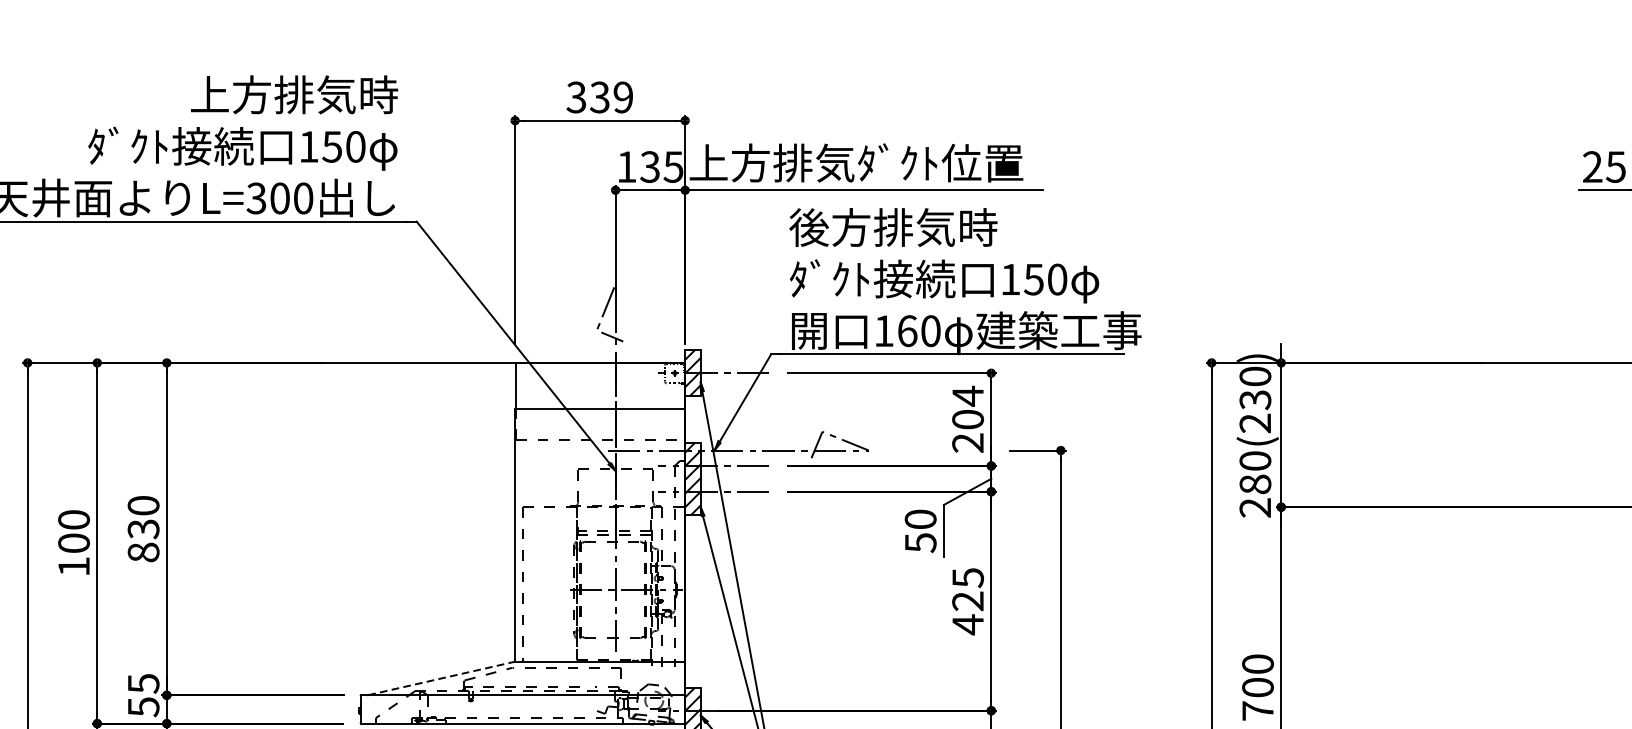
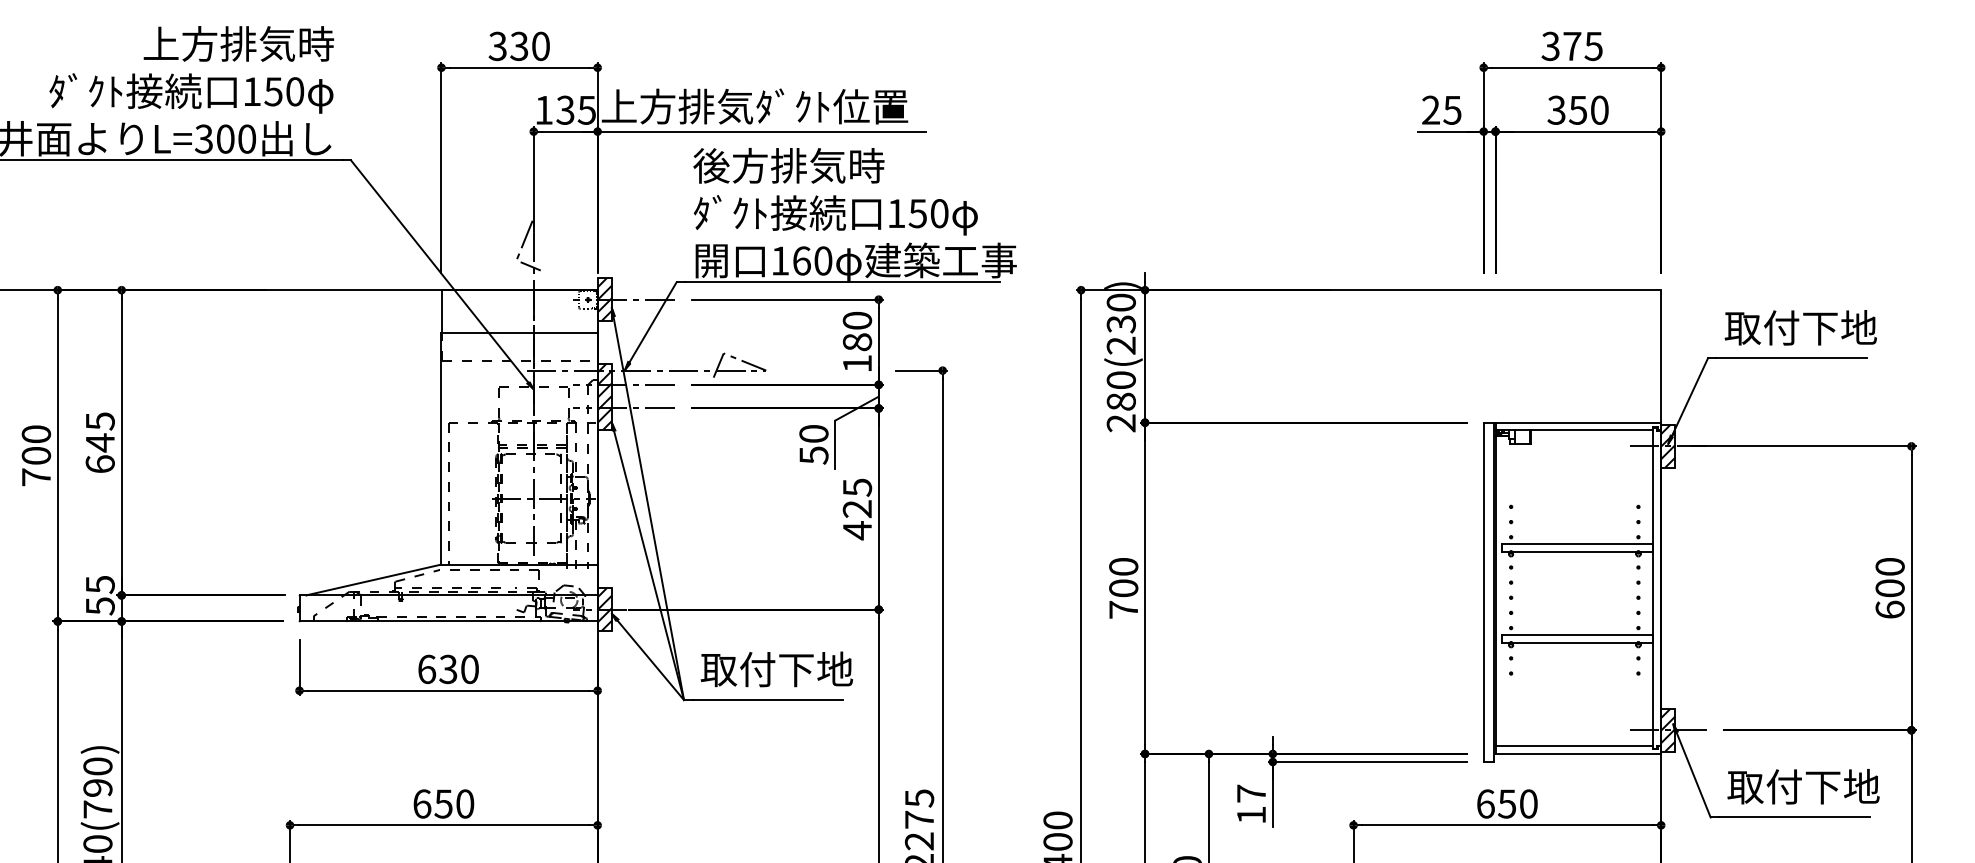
text: (622, 97) -> (540, 46), 339 -> 330
text: (968, 418) -> (857, 341), 204 -> 180
text: (142, 528) -> (99, 442), 830 -> 645
text: (74, 566) -> (36, 477), 100 -> 700
line: (441, 677) -> (373, 579), dashed -> solid

